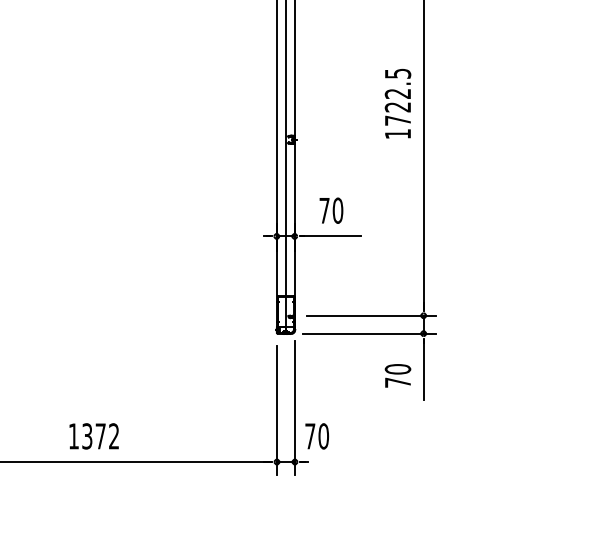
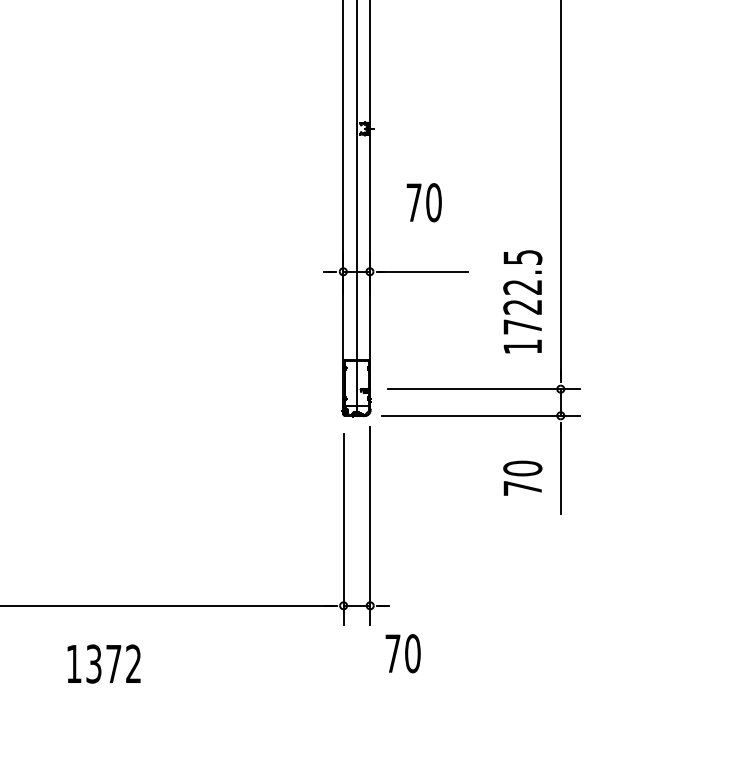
text: (397, 103) -> (522, 301), moved
text: (331, 210) -> (424, 202), moved
text: (93, 436) -> (103, 664), moved
text: (316, 436) -> (402, 653), moved

